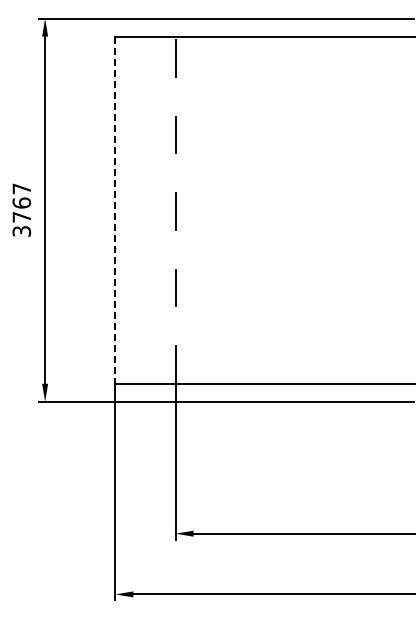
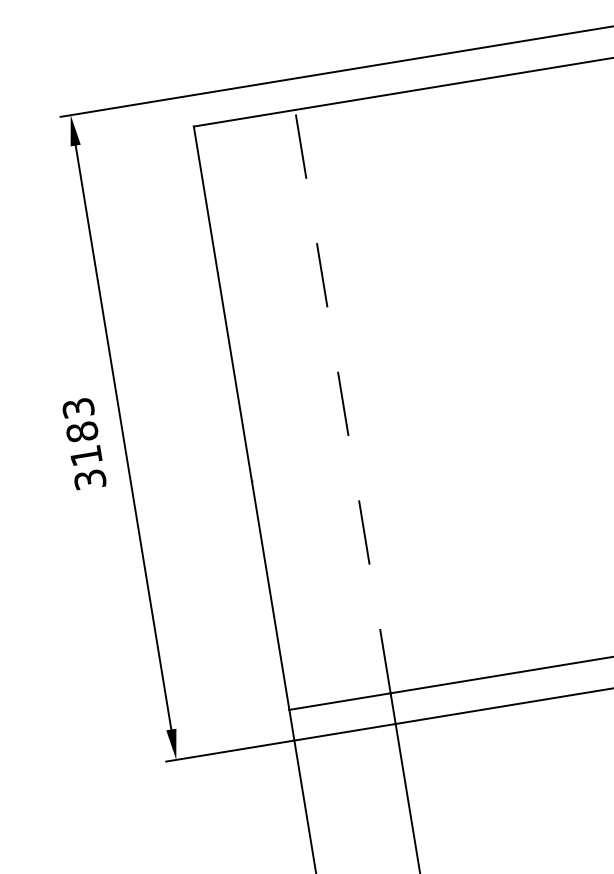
text: (21, 202) -> (81, 431), 3767 -> 3183
line: (115, 210) -> (241, 418), dashed -> solid

